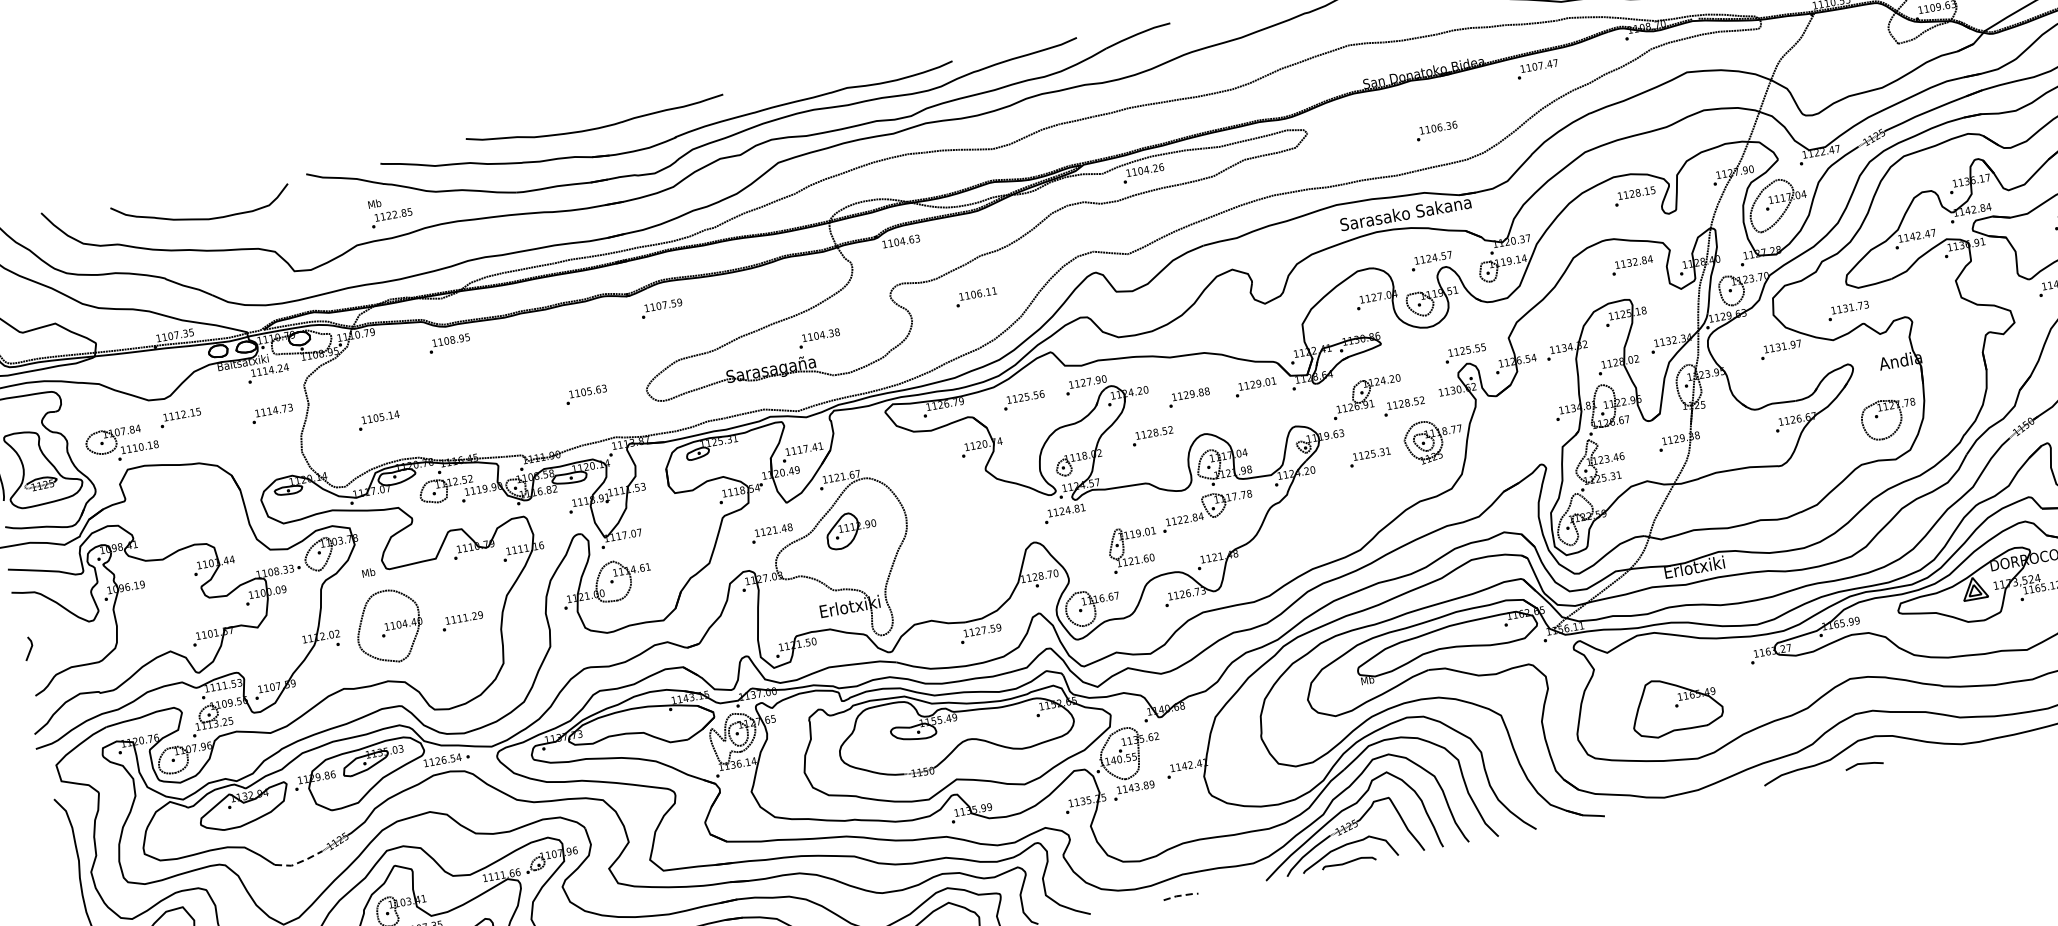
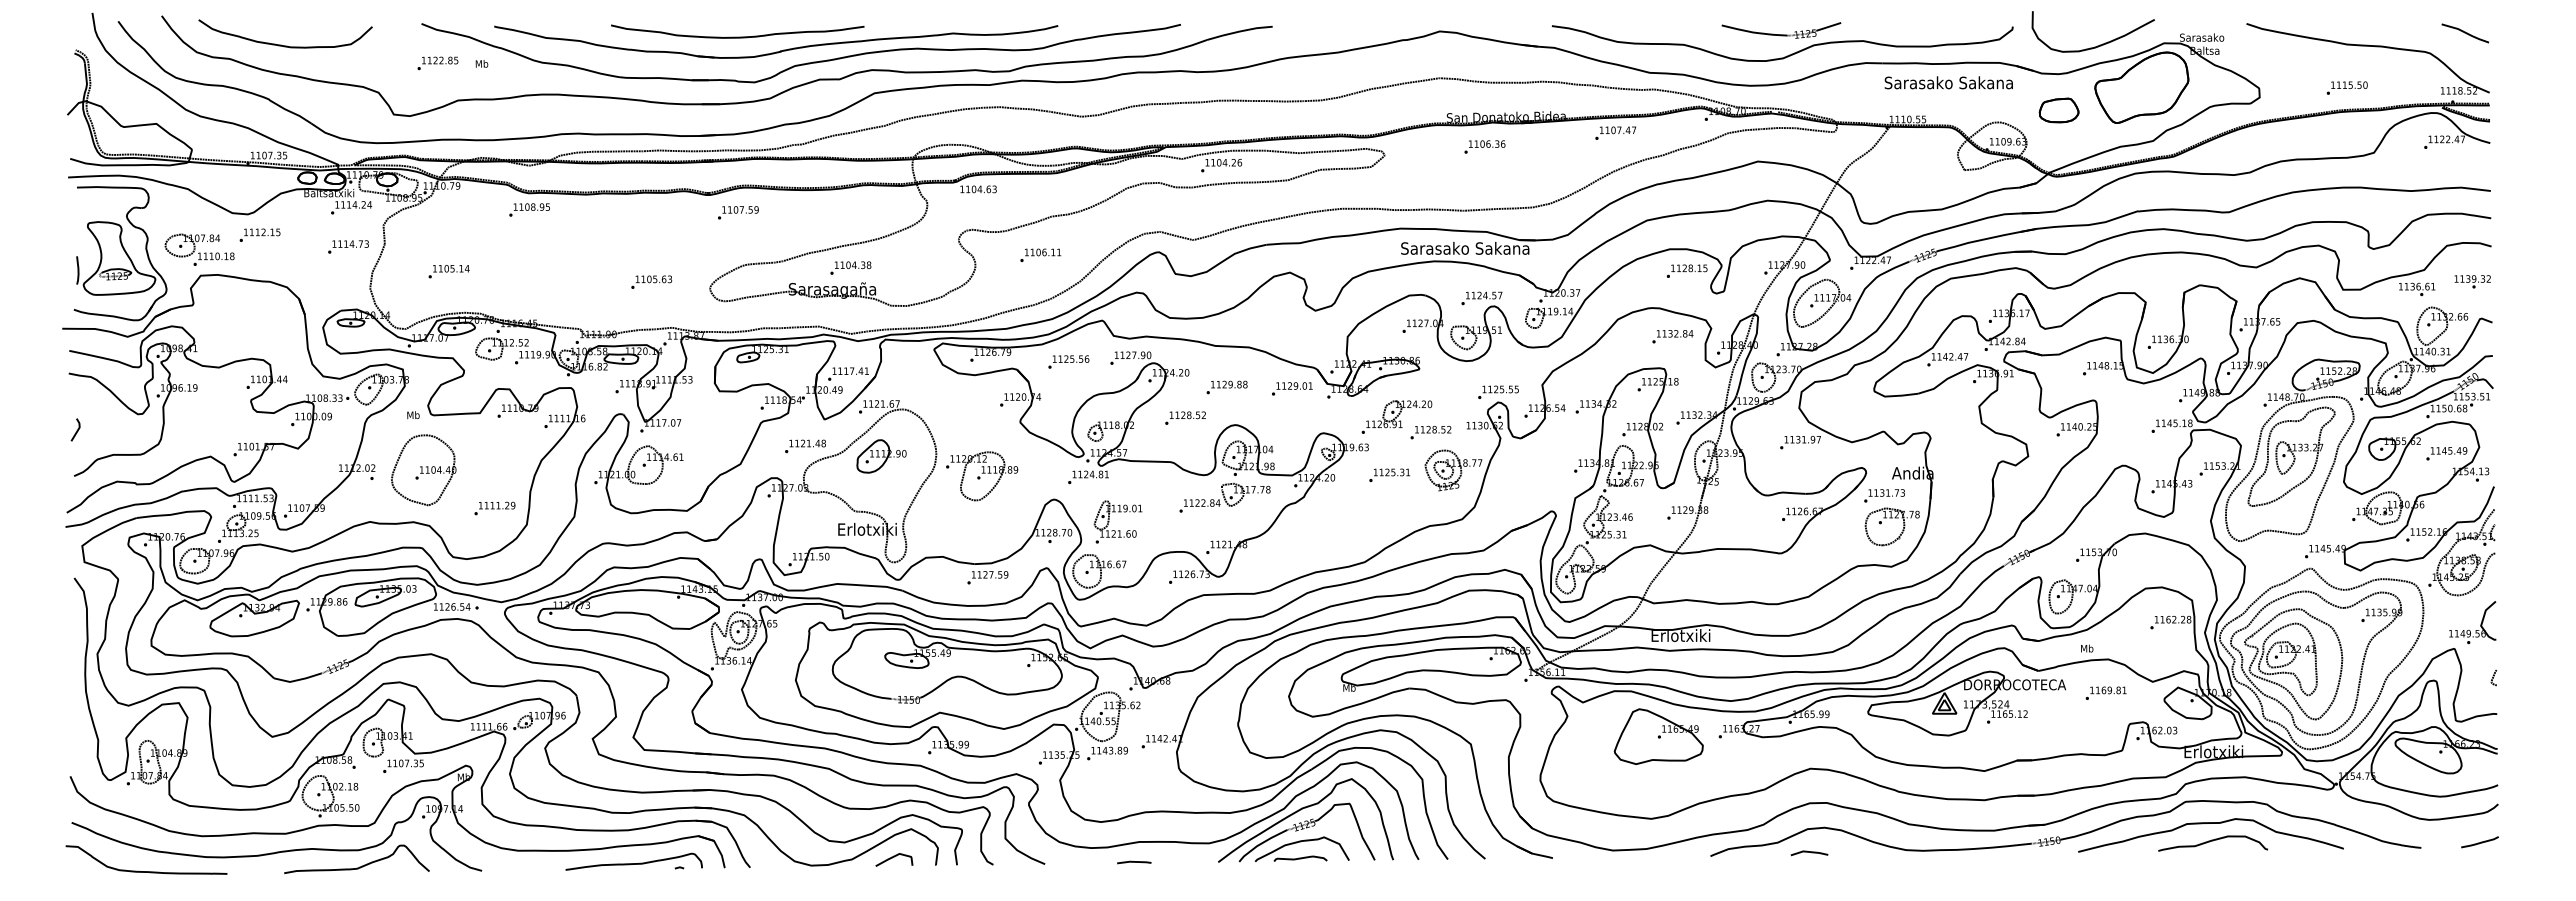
curve: (596, 127) -> (737, 36), moved
text: (1436, 130) -> (1484, 146), moved
curve: (198, 218) -> (281, 44), moved
text: (391, 218) -> (437, 63), moved
text: (1848, 310) -> (1884, 495), moved
text: (818, 337) -> (850, 267), moved
part: (957, 532) -> (982, 476), added
part: (1124, 549) -> (1109, 521), moved
text: (462, 621) -> (494, 508), moved
part: (1675, 705) -> (1658, 736), moved
line: (300, 862) -> (298, 680), dashed -> solid
line: (1180, 895) -> (1134, 861), dashed -> solid

